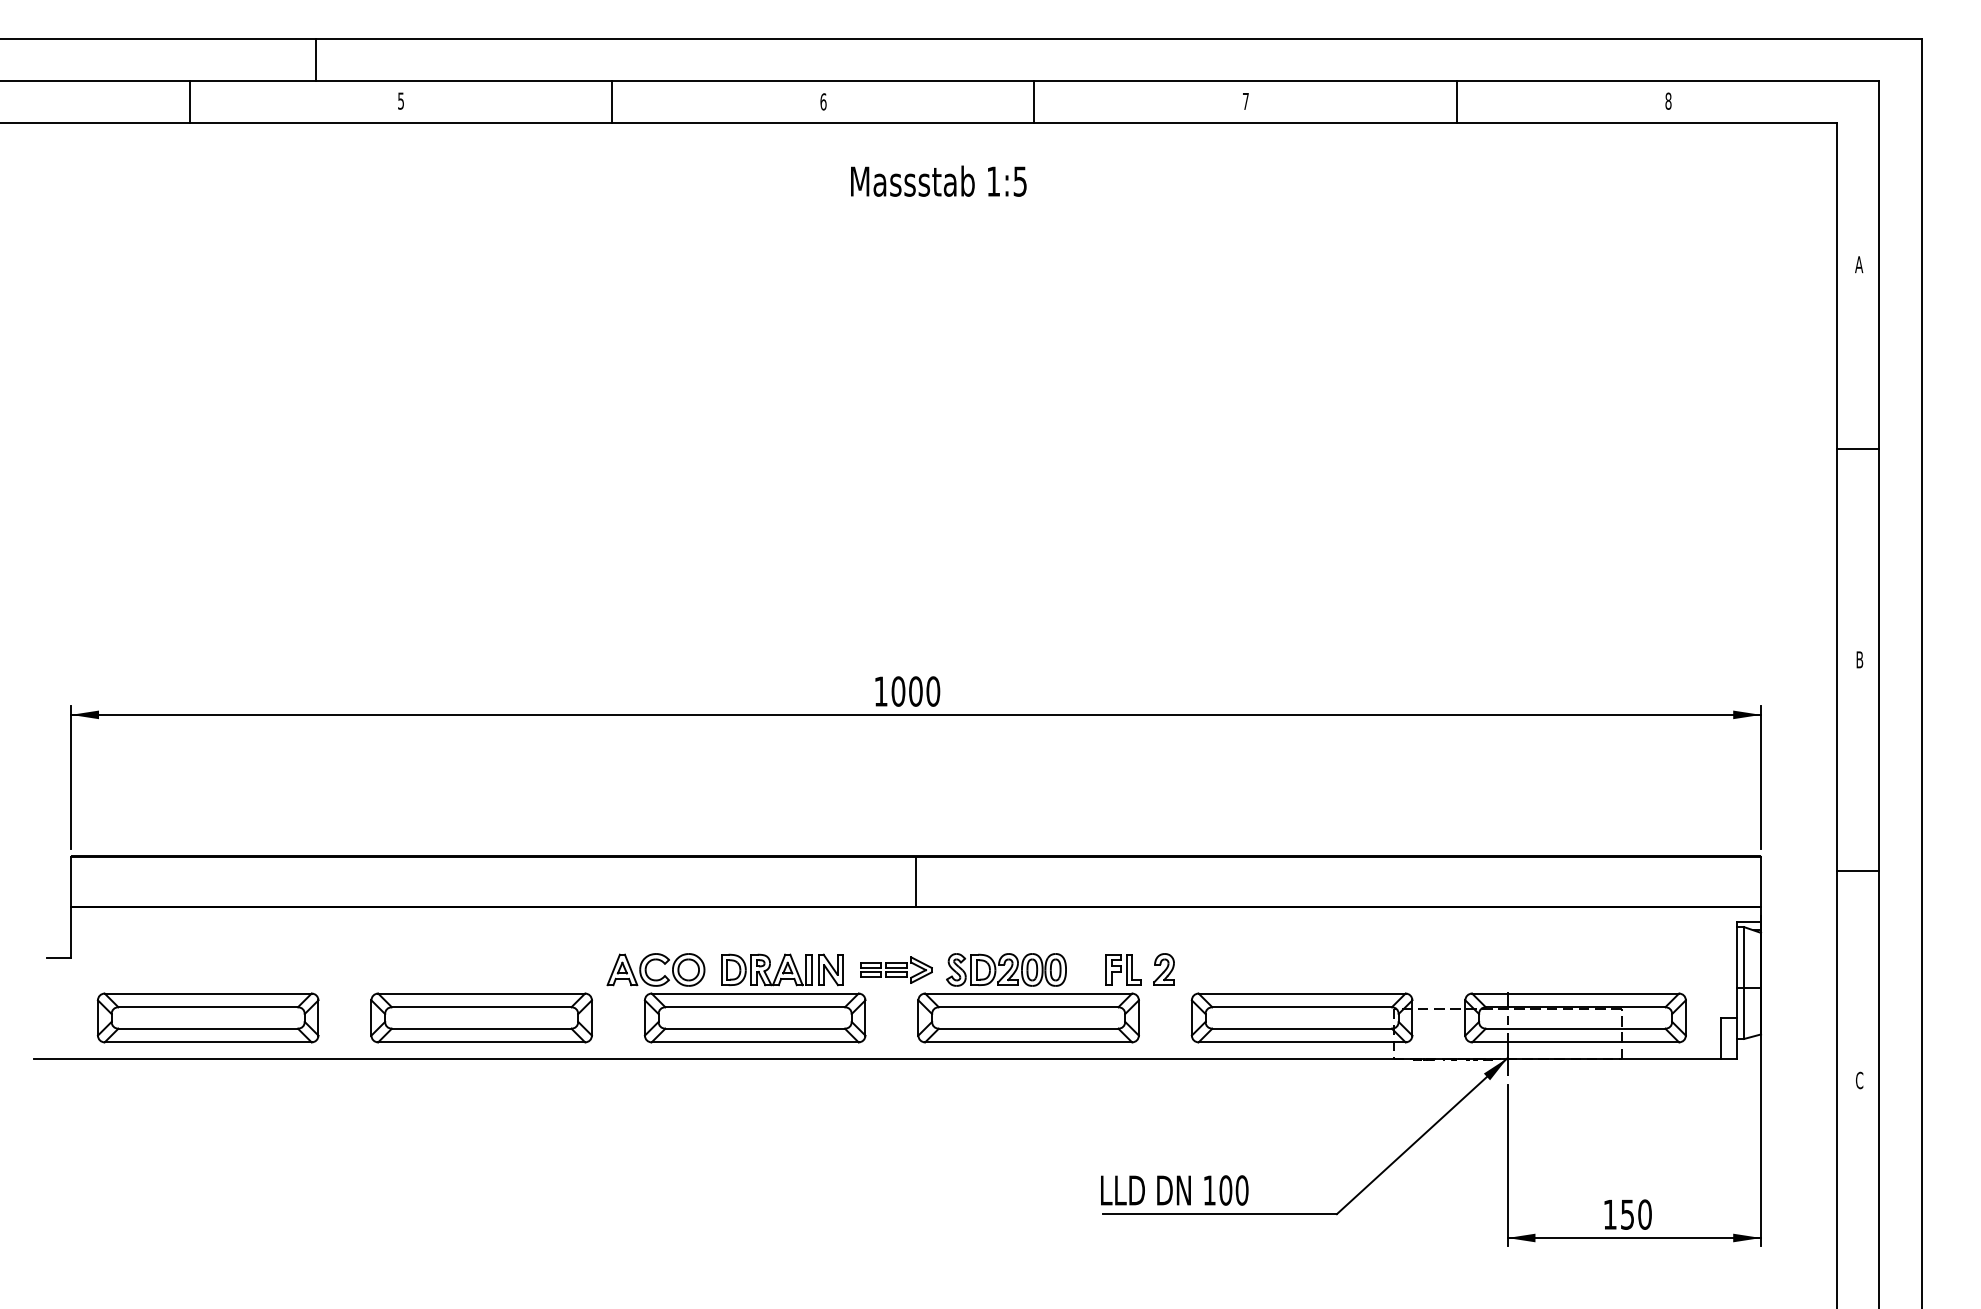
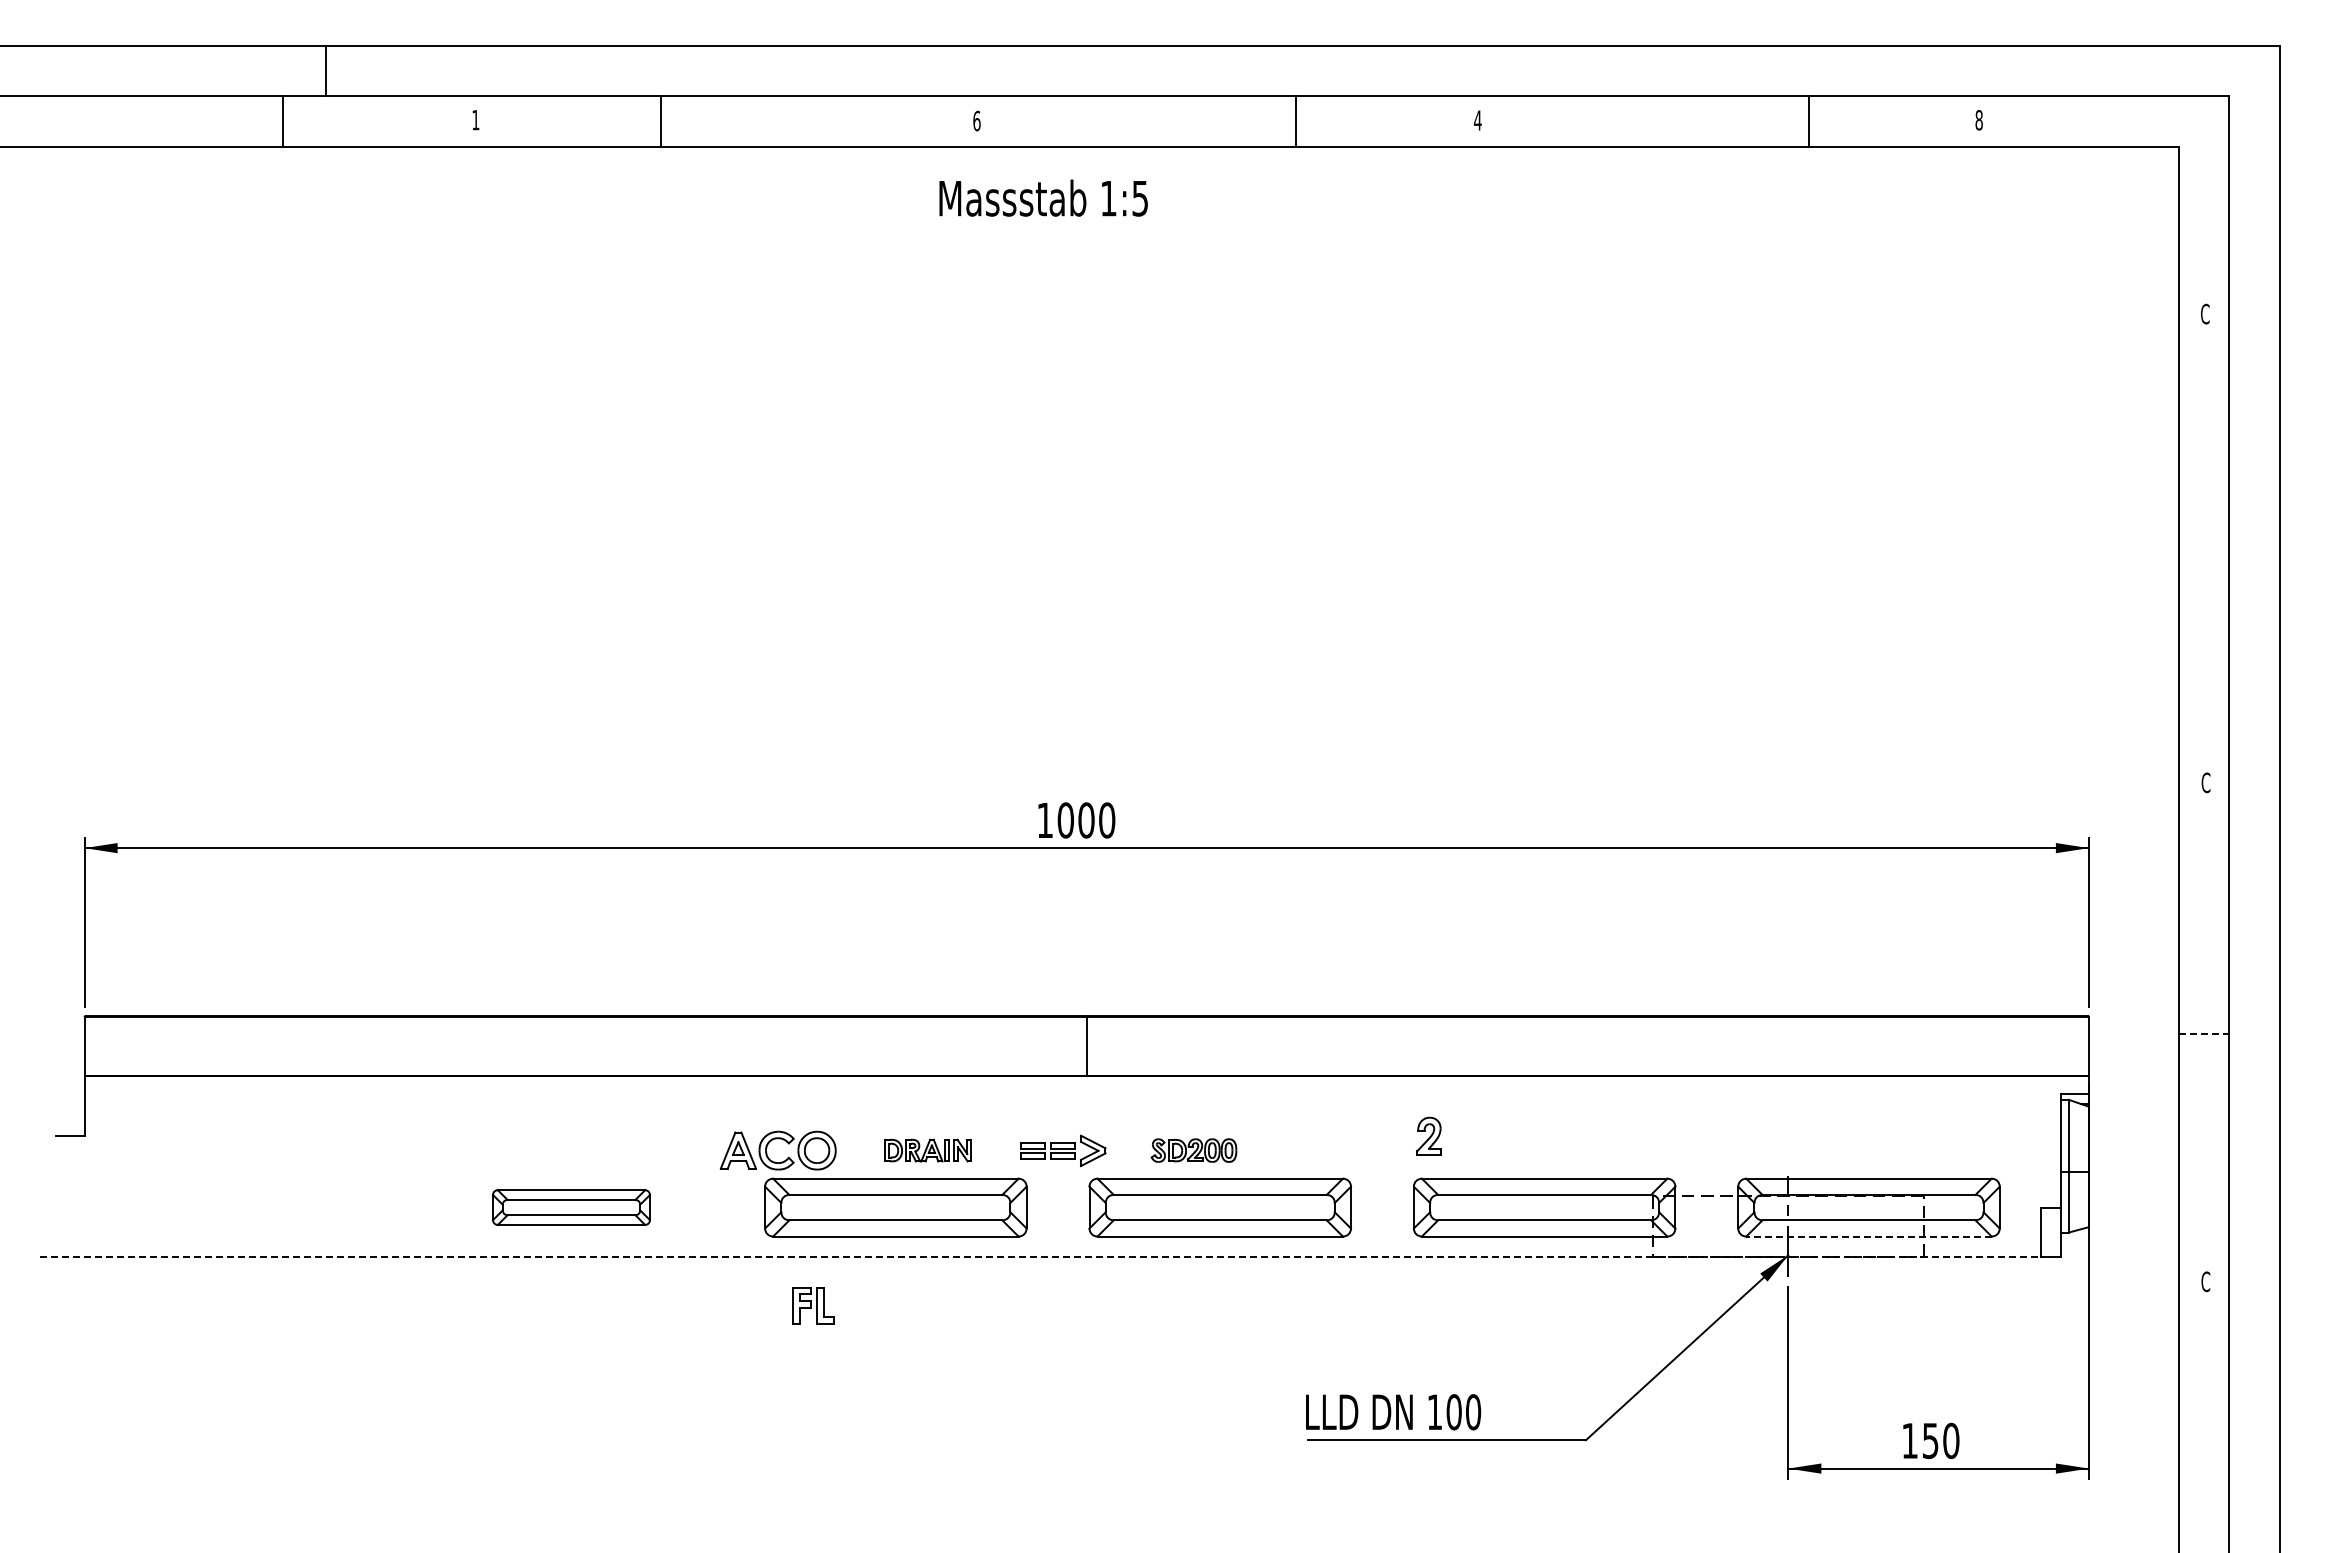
line: (316, 60) -> (326, 71), moved
text: (400, 101) -> (475, 120), 5 -> 1
text: (1245, 101) -> (1477, 120), 7 -> 4
line: (189, 102) -> (282, 121), moved
line: (612, 102) -> (661, 121), moved
line: (1034, 102) -> (1296, 121), moved
line: (1457, 102) -> (1809, 121), moved
text: (938, 180) -> (1043, 197), moved
text: (1859, 264) -> (2205, 313), A -> C
line: (1858, 448) -> (2204, 532), removed
text: (1859, 659) -> (2205, 782), B -> C
line: (1858, 871) -> (2204, 1033), solid -> dashed
part: (1163, 968) -> (1428, 1135), moved
part: (781, 969) -> (927, 1150), size x0.6
part: (1006, 969) -> (1193, 1150), size x0.6
part: (1123, 969) -> (813, 1305), moved
part: (207, 1017) -> (246, 1207), removed
part: (481, 1017) -> (571, 1207), size x0.6
line: (1576, 1042) -> (1869, 1236), solid -> dashed
line: (877, 1059) -> (1041, 1256), solid -> dashed

